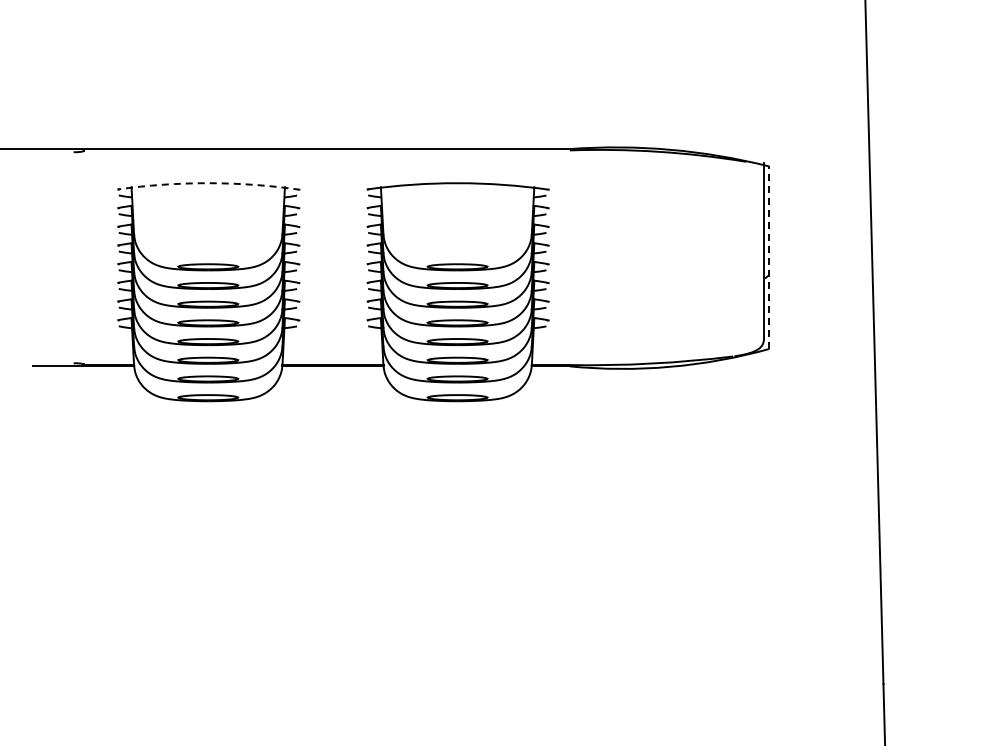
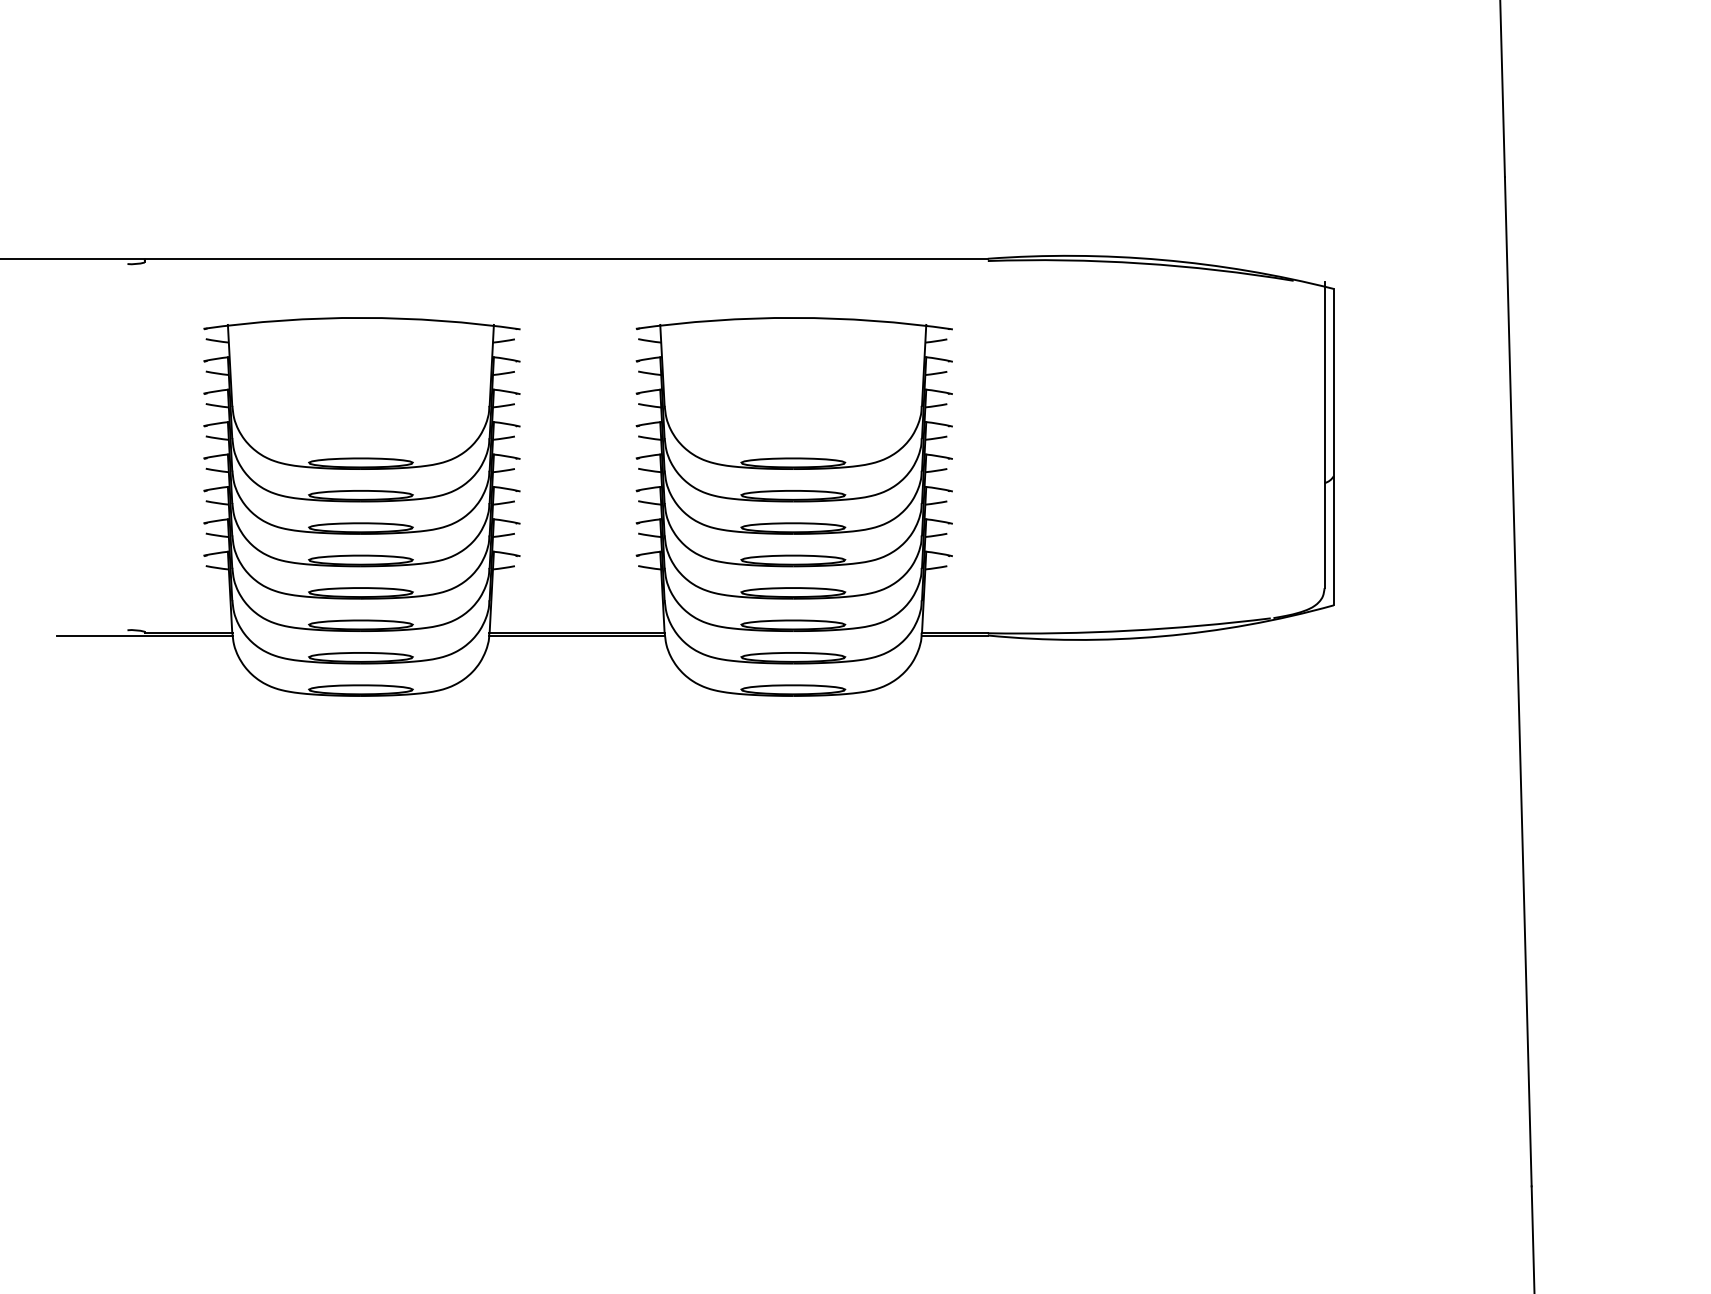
arc: (208, 183) -> (361, 318), dashed -> solid
line: (769, 257) -> (1334, 446), dashed -> solid

